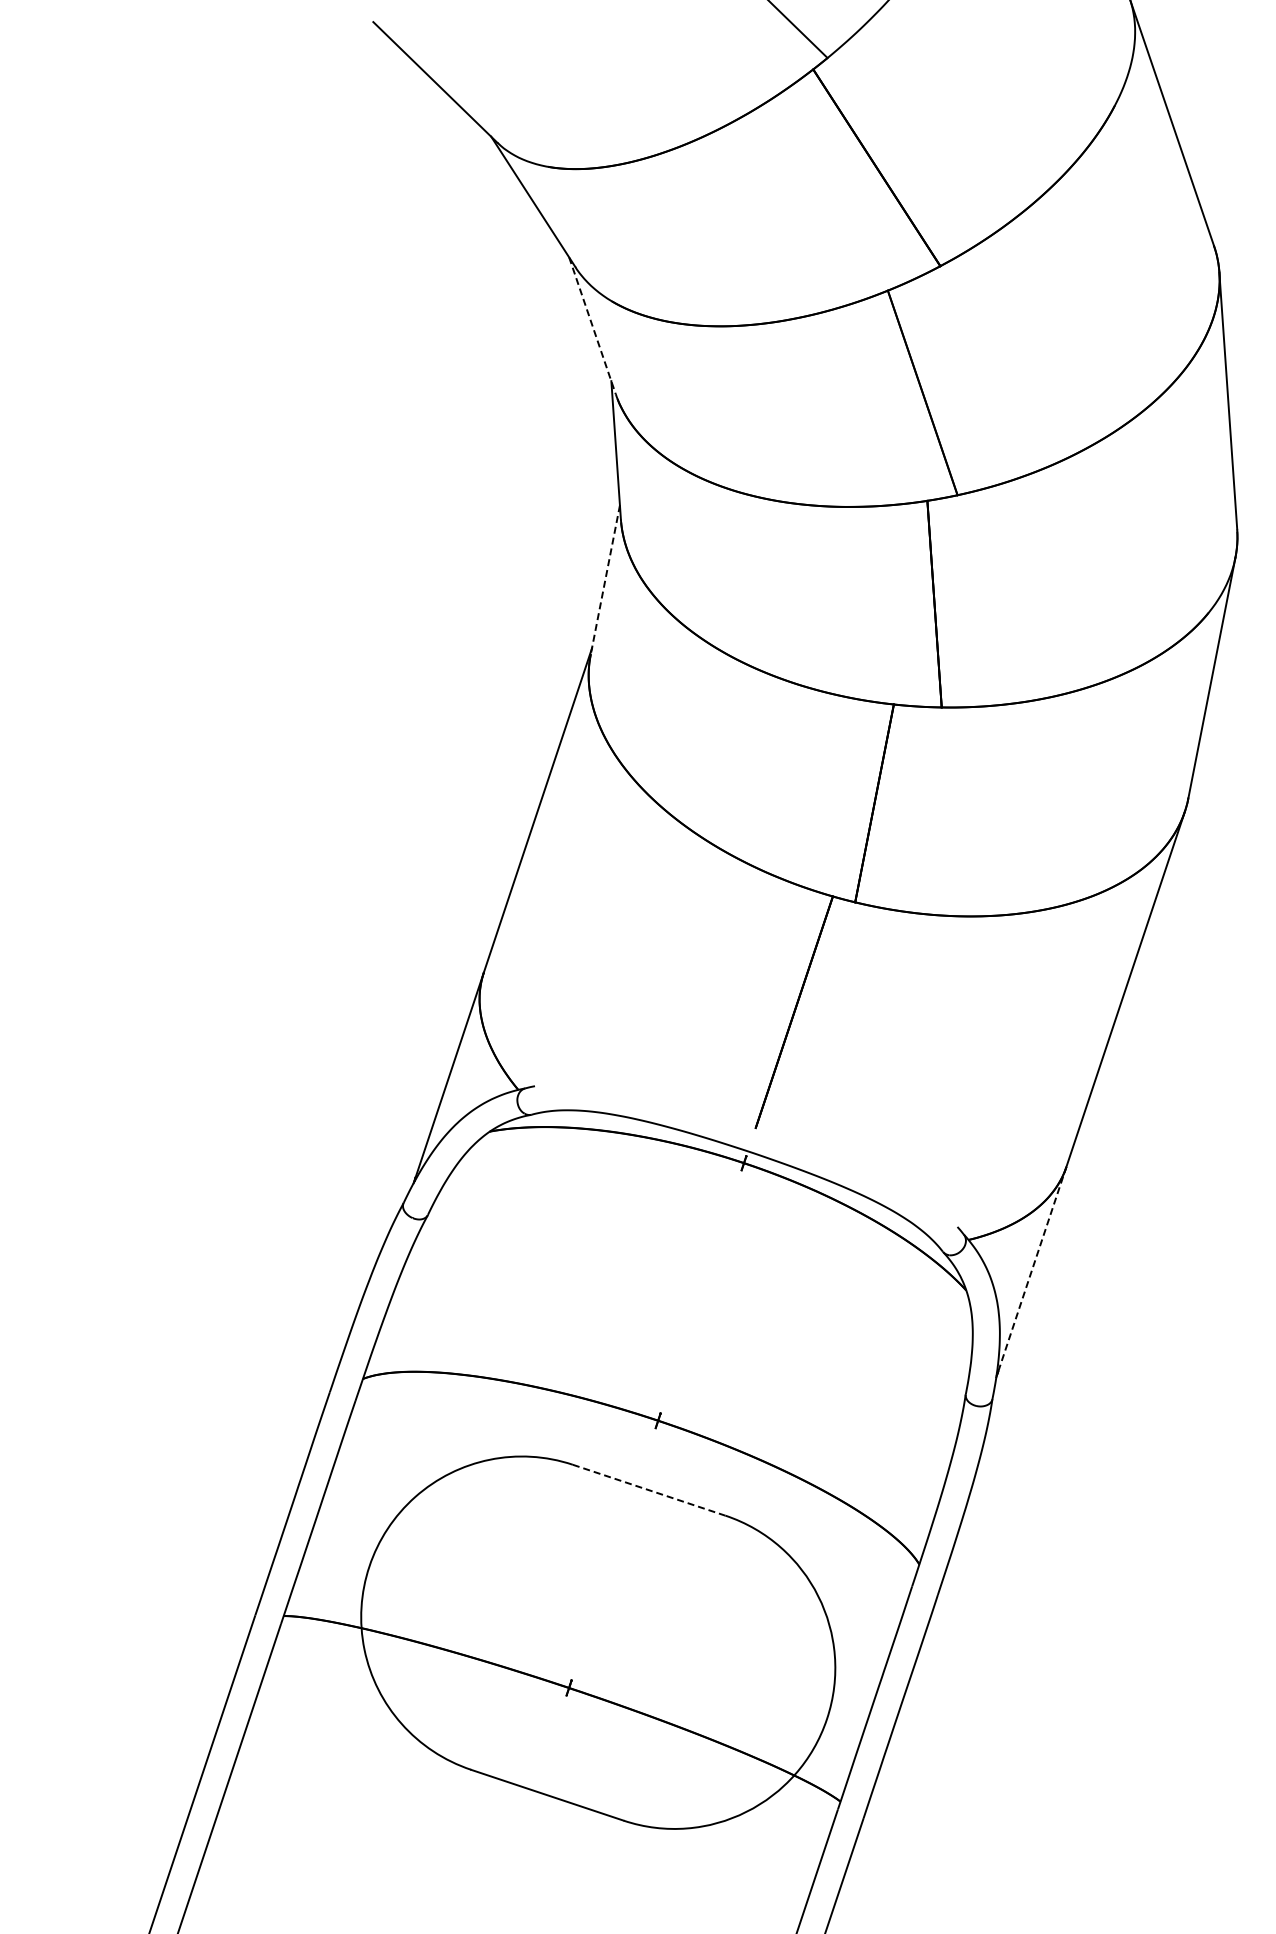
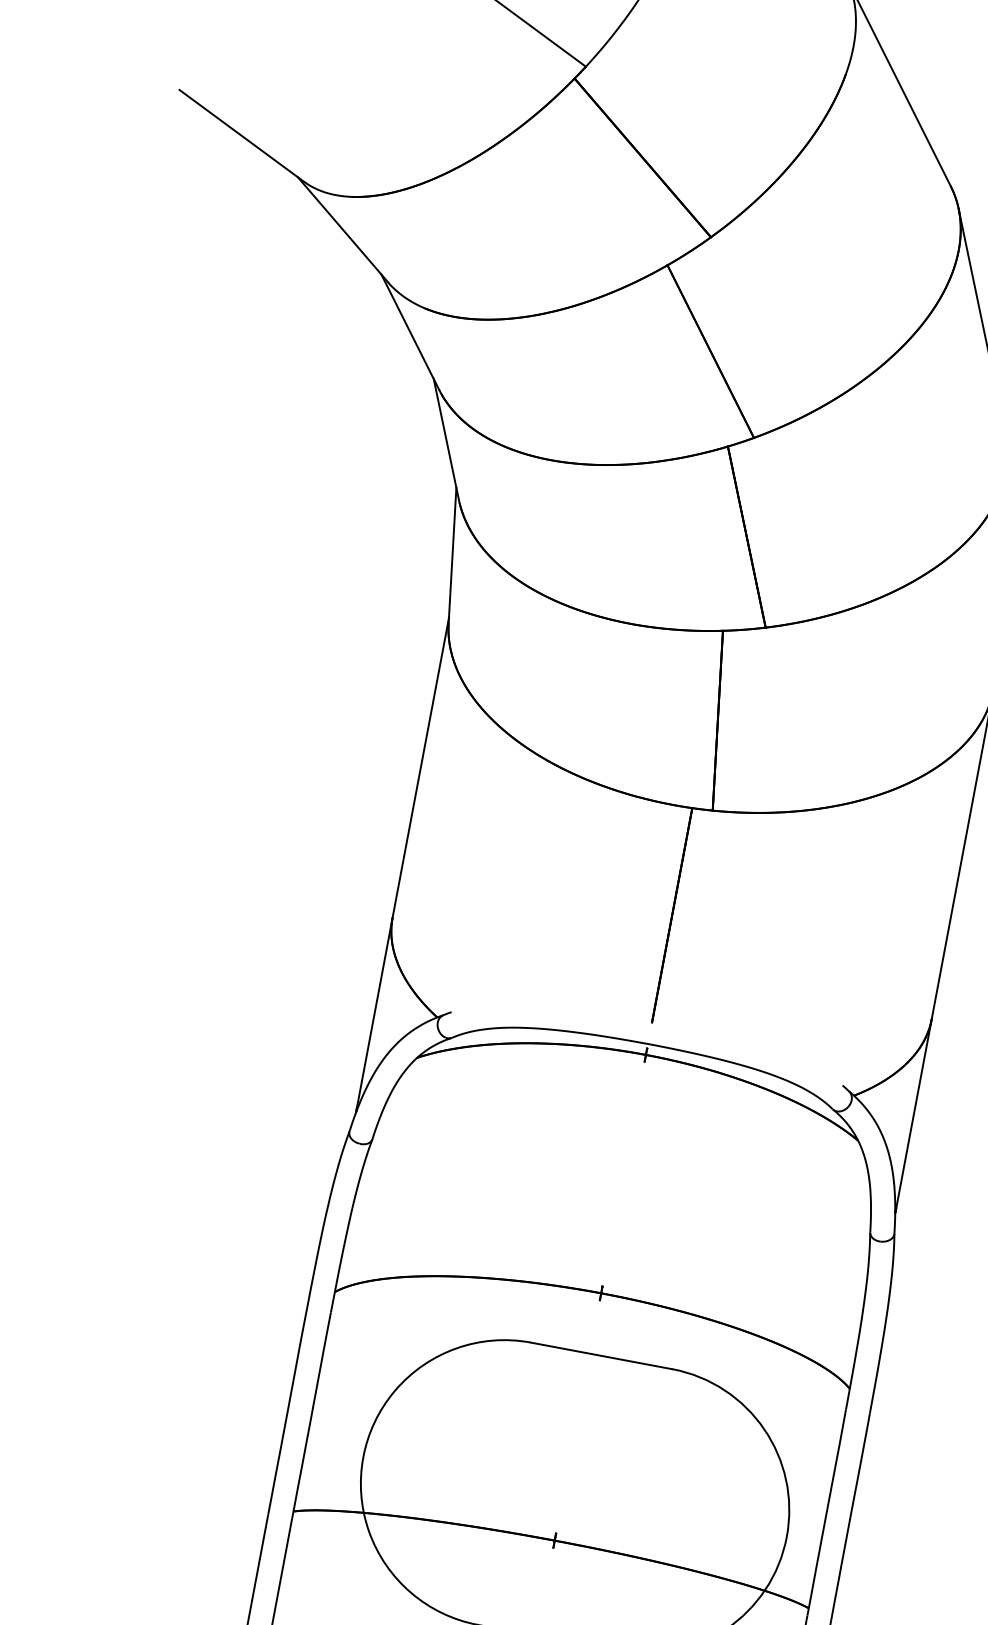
line: (592, 326) -> (410, 332), dashed -> solid
line: (605, 580) -> (452, 556), dashed -> solid
line: (1032, 1269) -> (914, 1114), dashed -> solid
line: (649, 1490) -> (601, 1356), dashed -> solid

